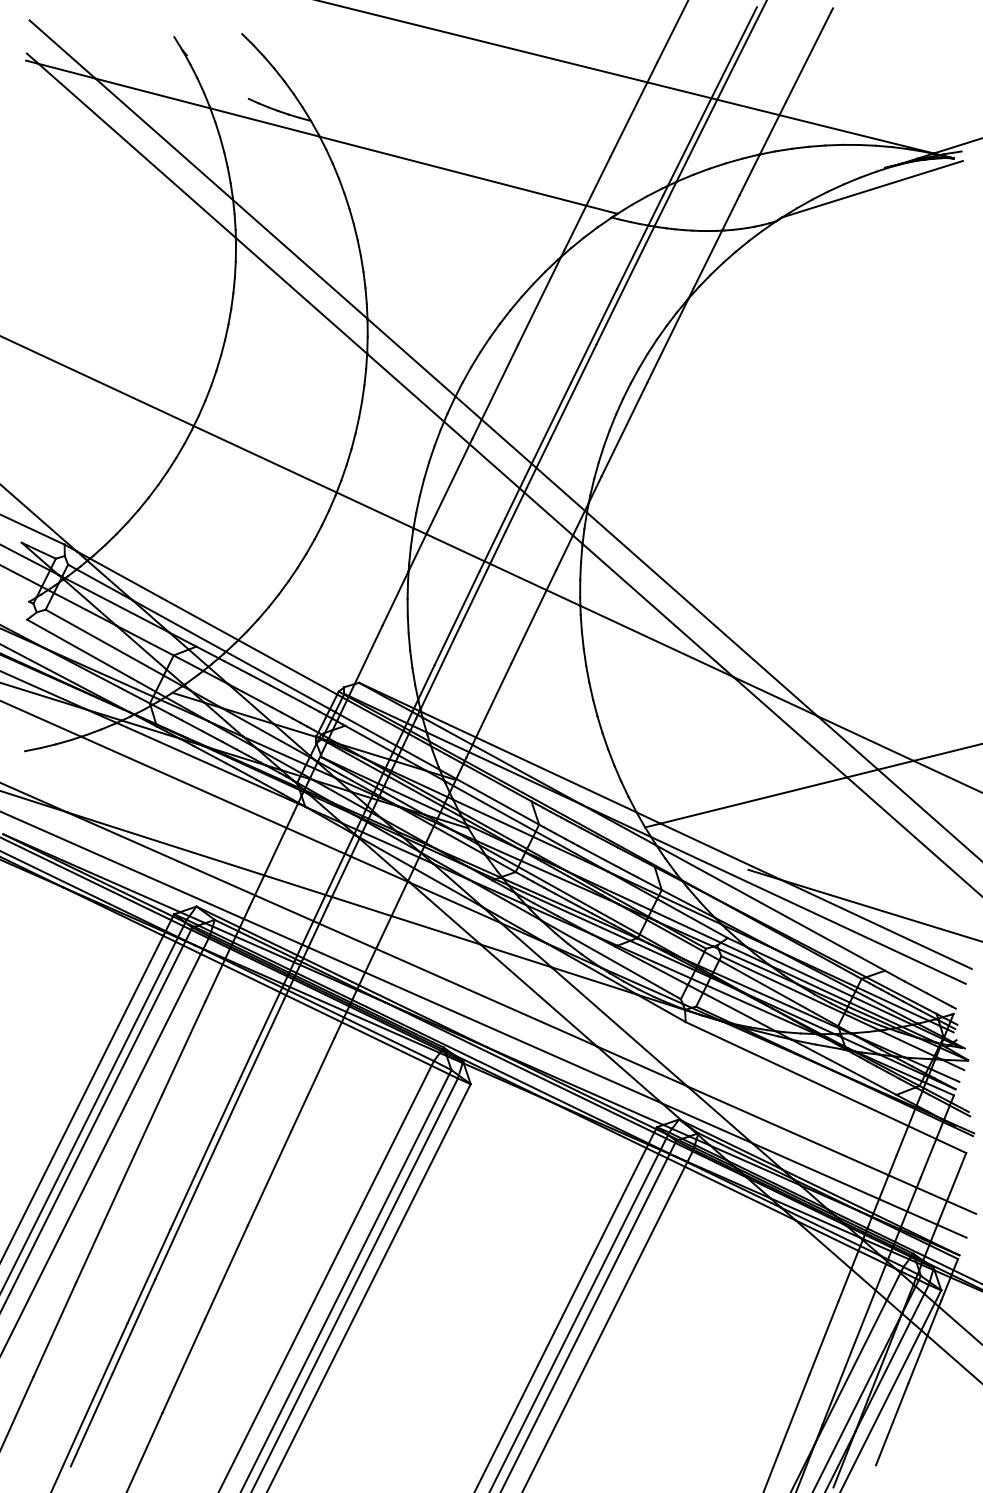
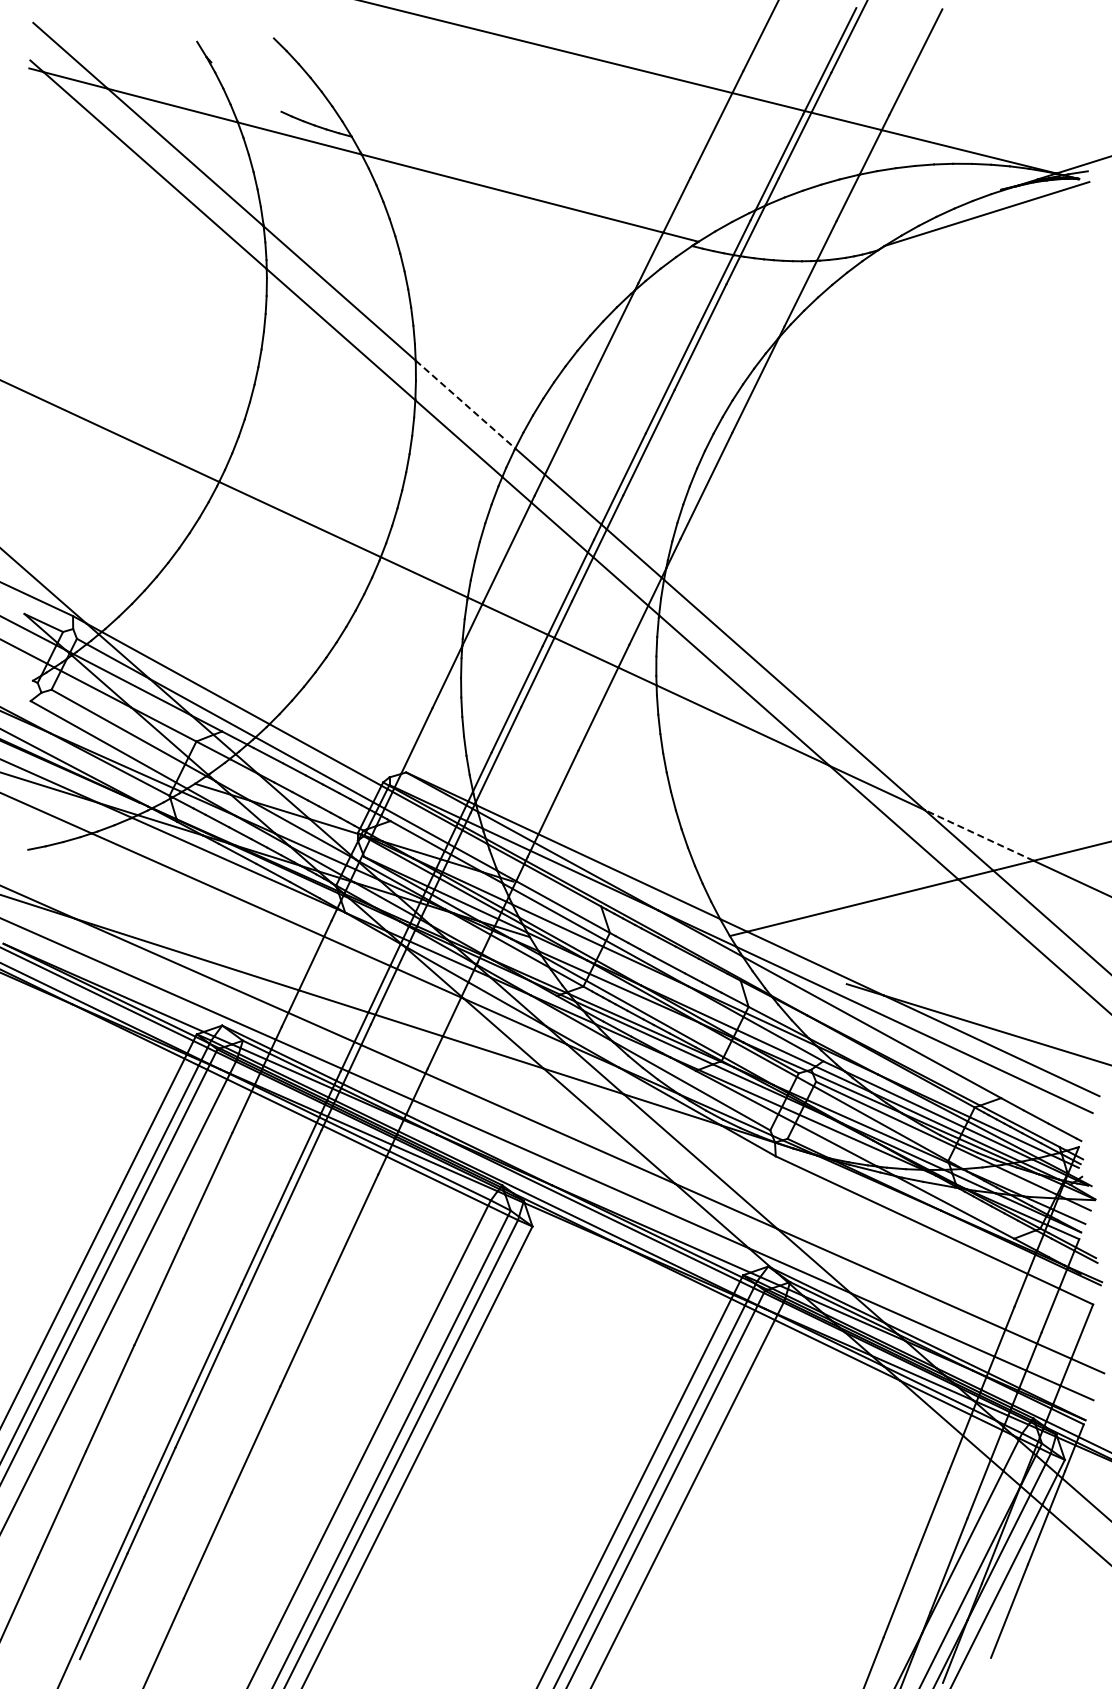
line: (411, 357) -> (465, 404), solid -> dashed
line: (864, 738) -> (978, 835), solid -> dashed

